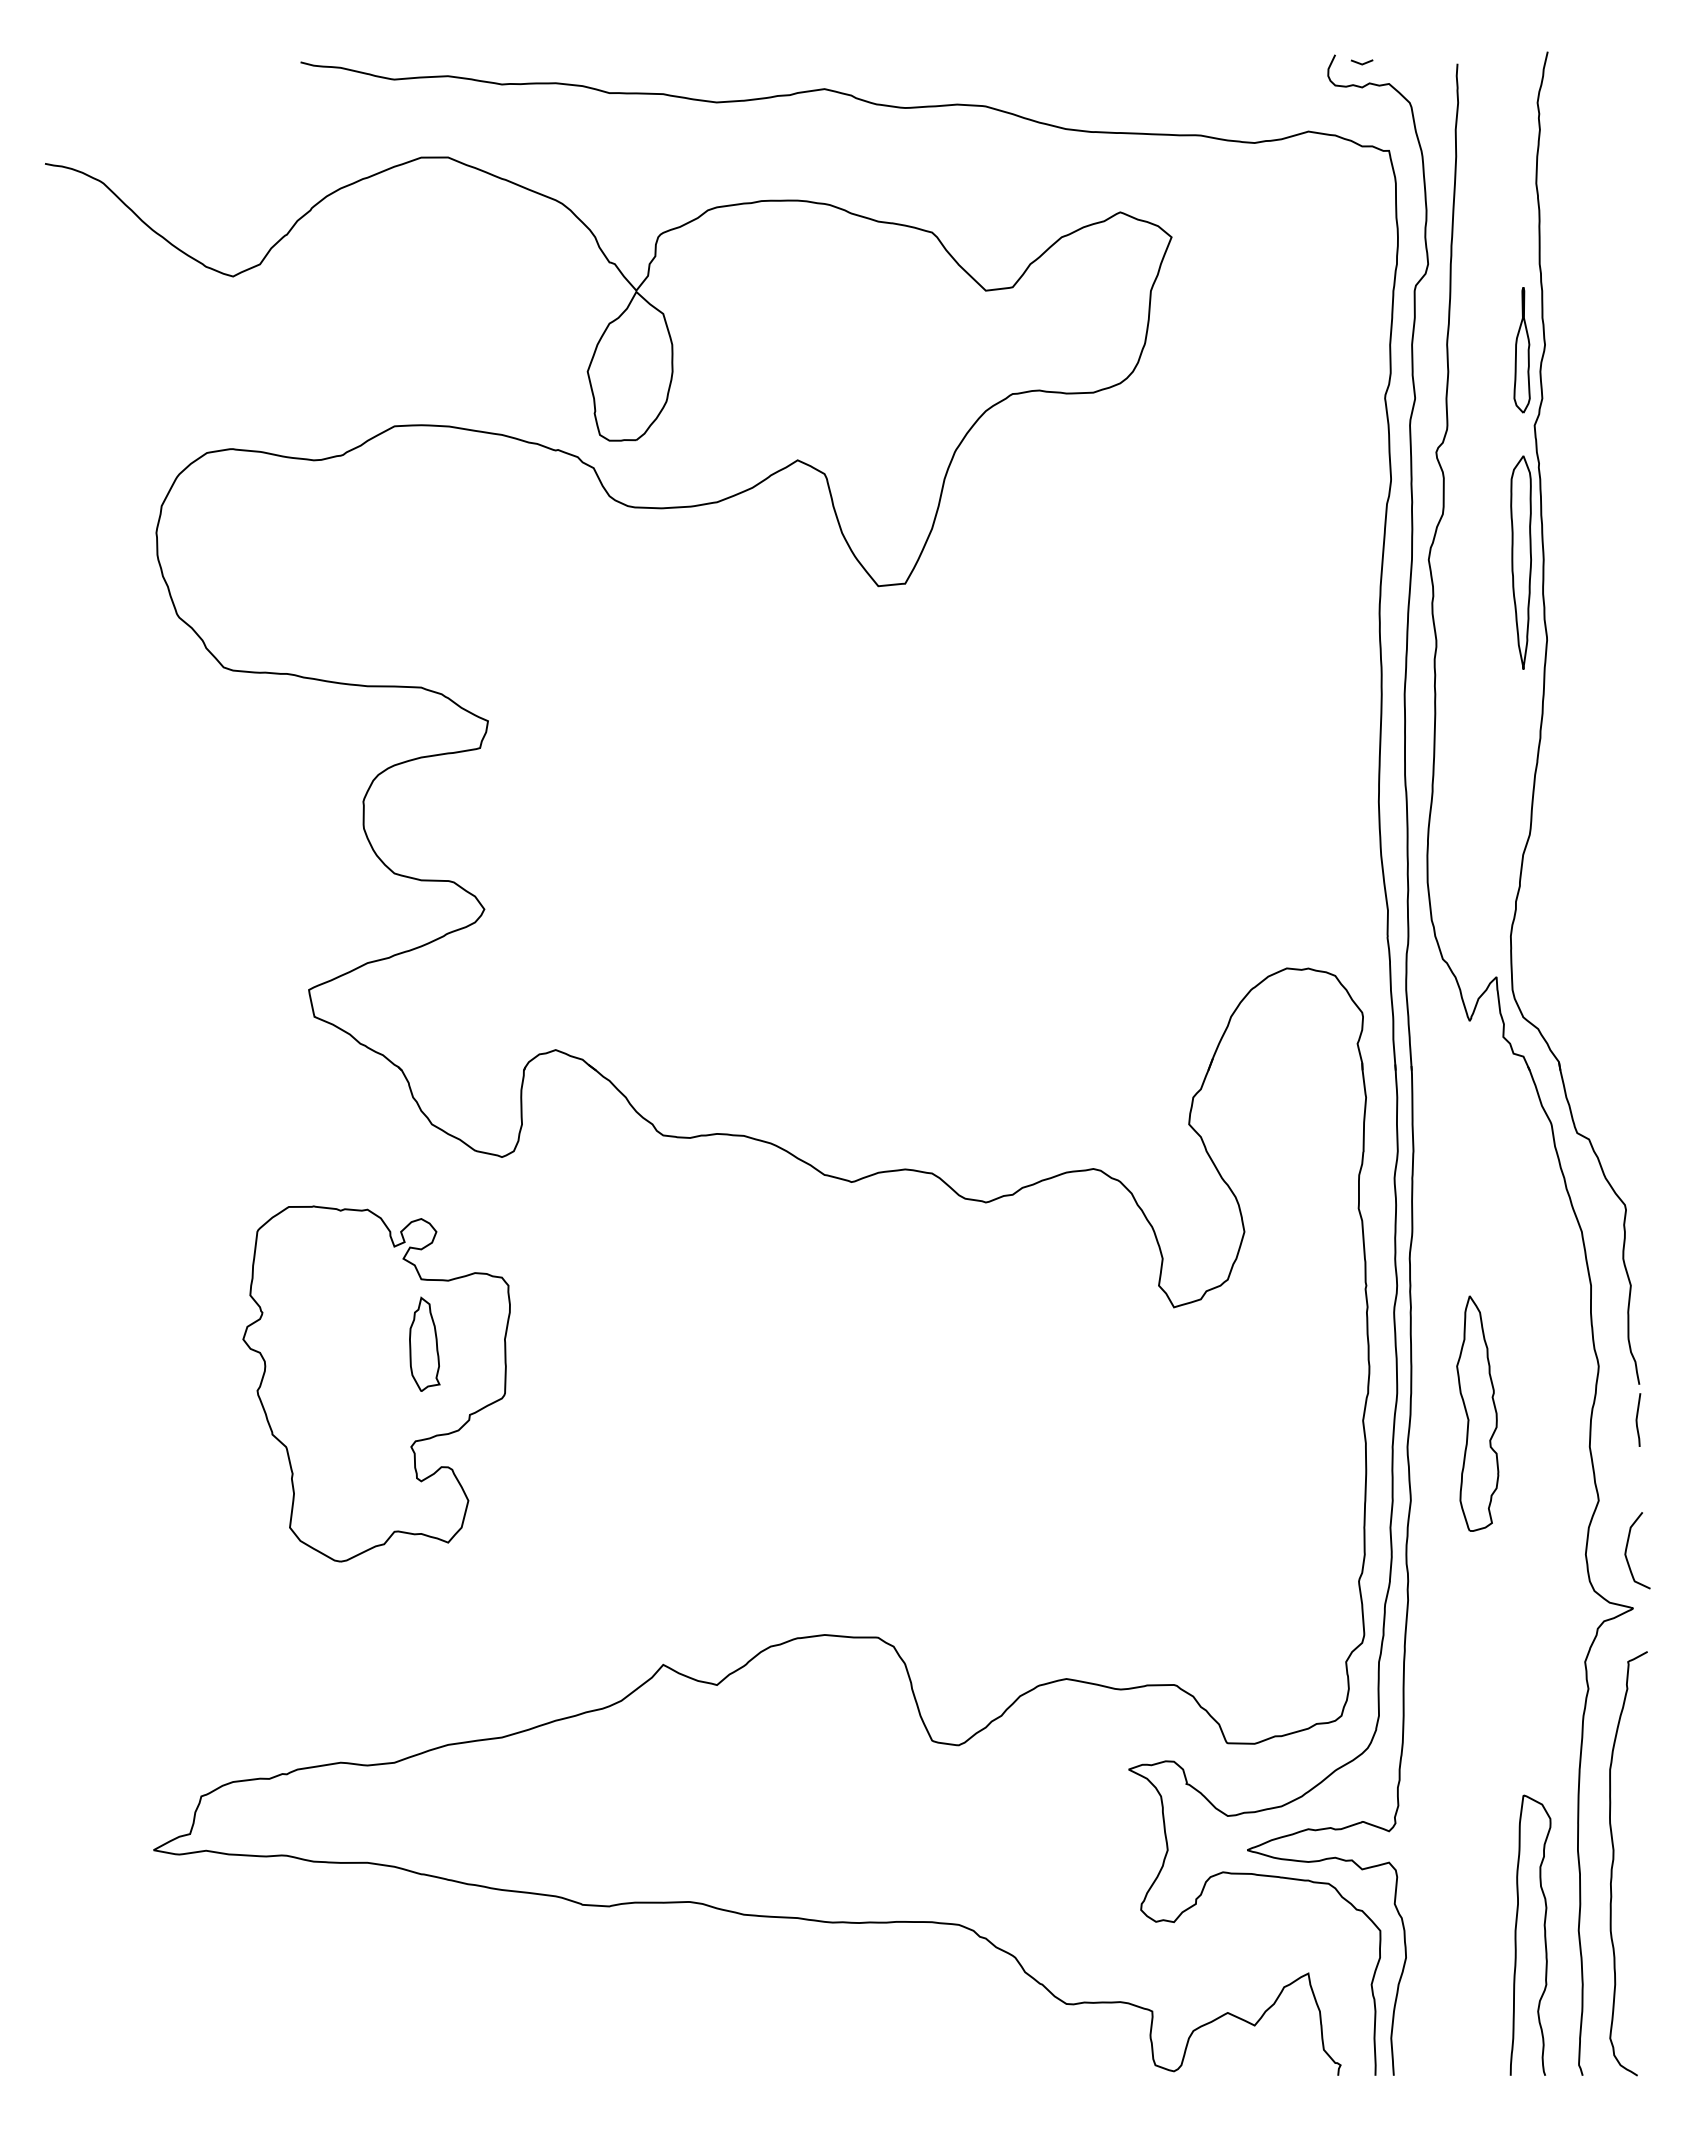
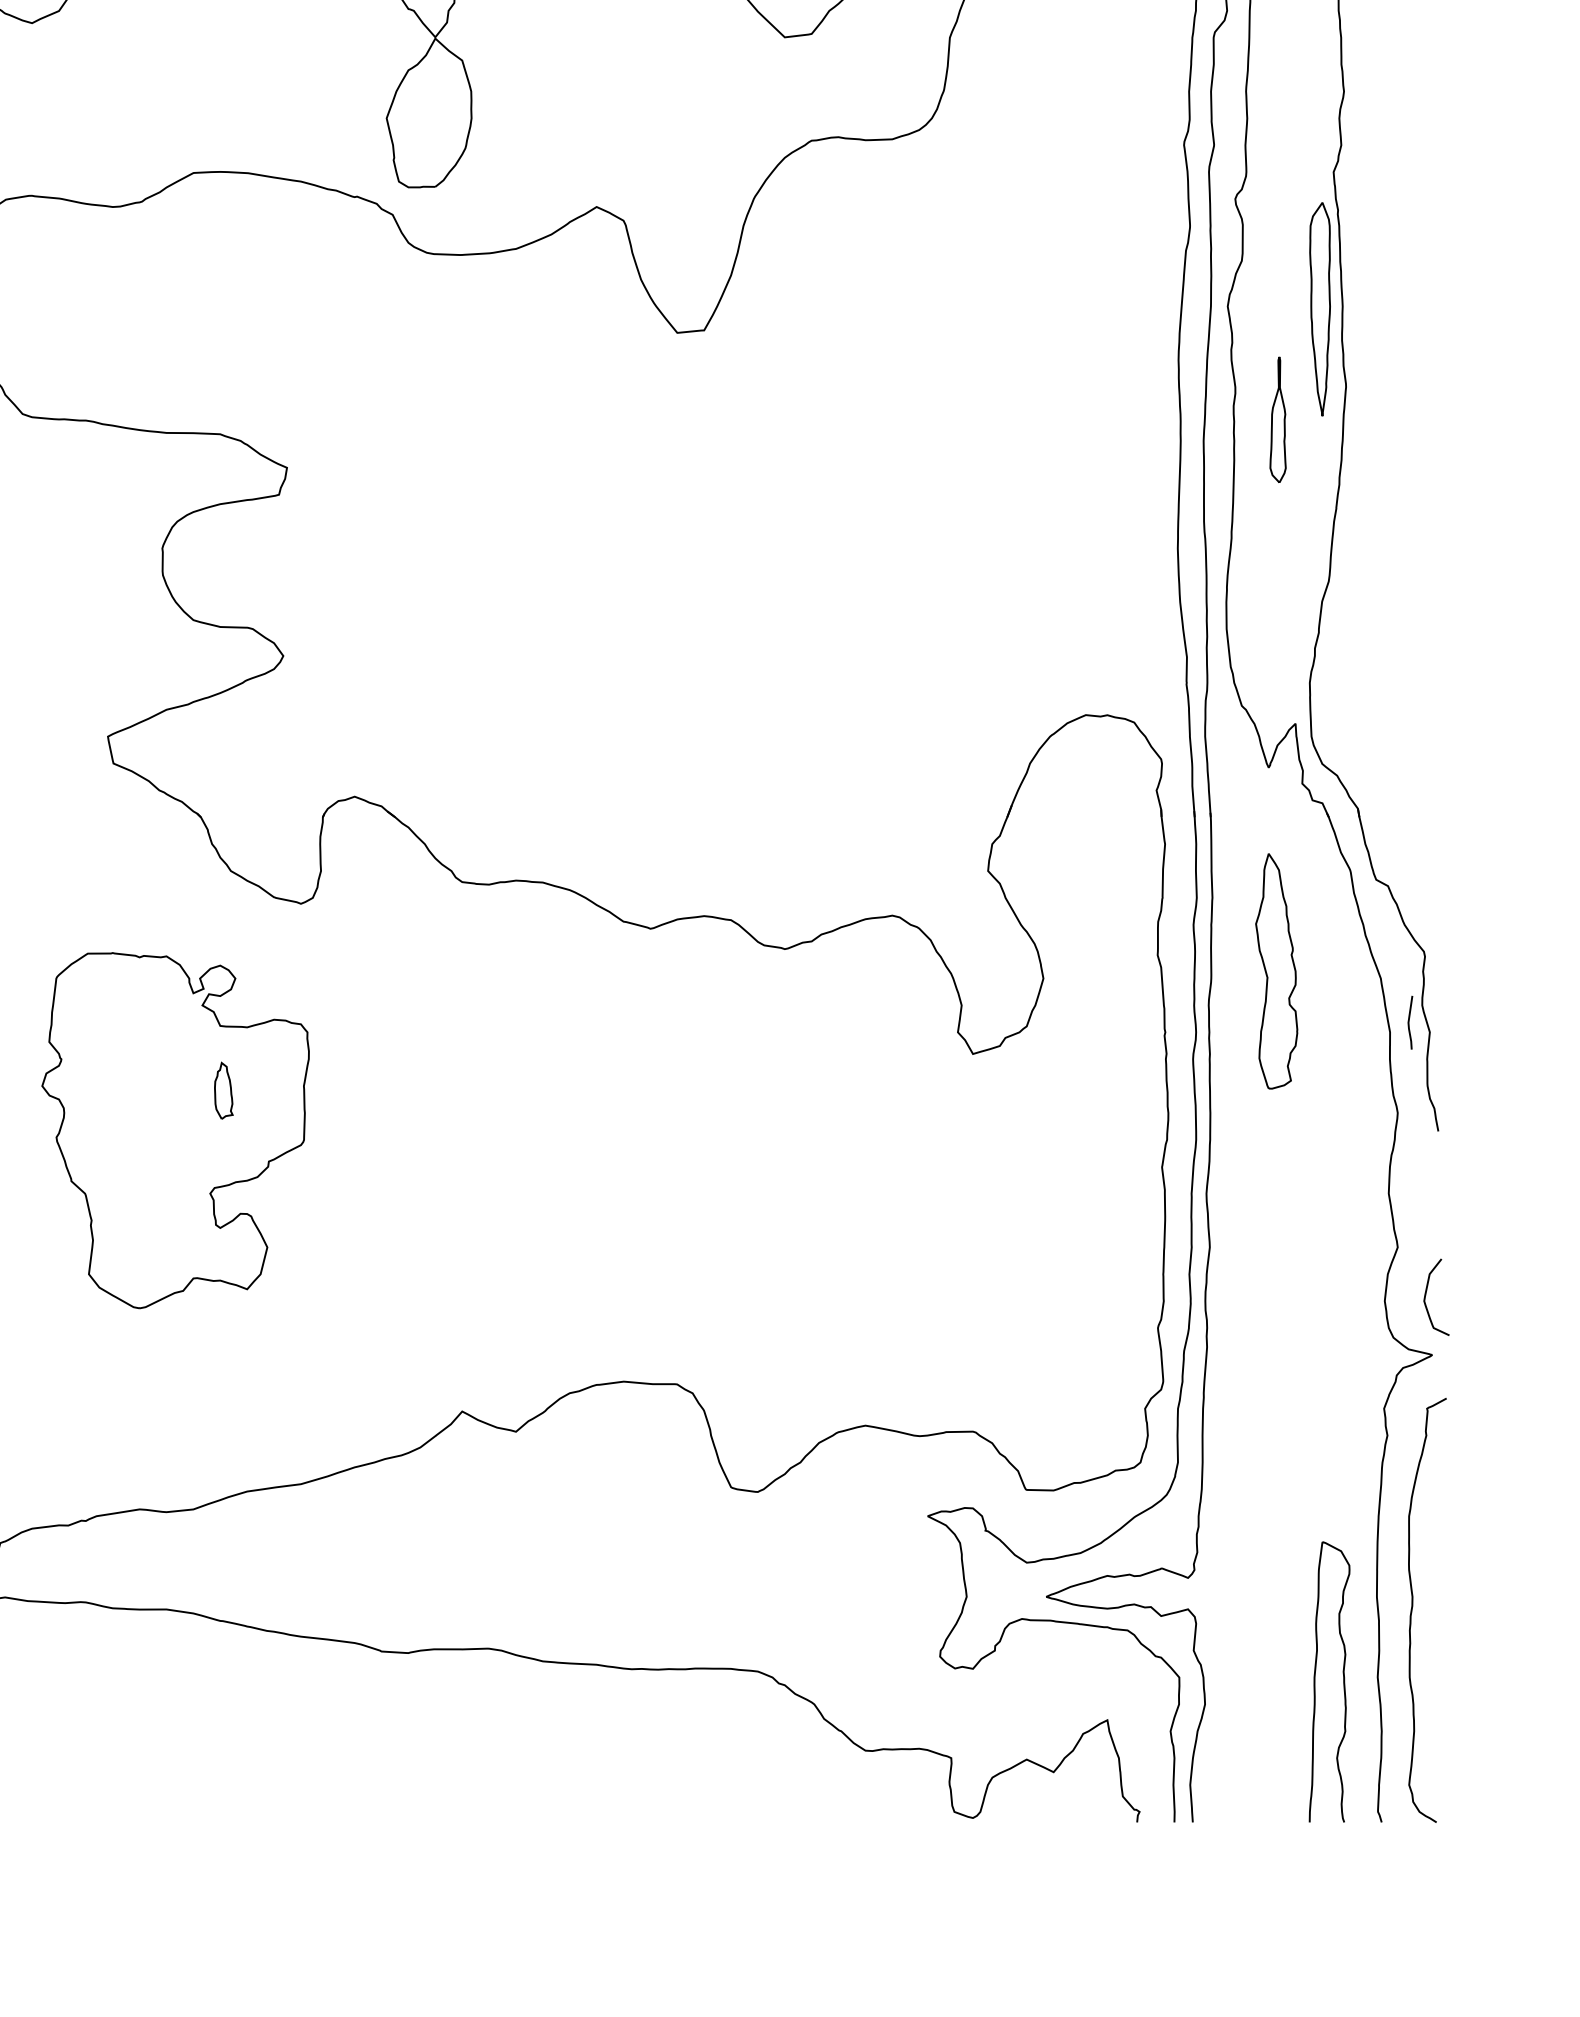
part: (1521, 350) -> (1277, 420), moved
part: (424, 1343) -> (223, 1090), size x0.6
part: (1477, 1413) -> (1276, 971), moved
curve: (1637, 1419) -> (1409, 1022), moved

